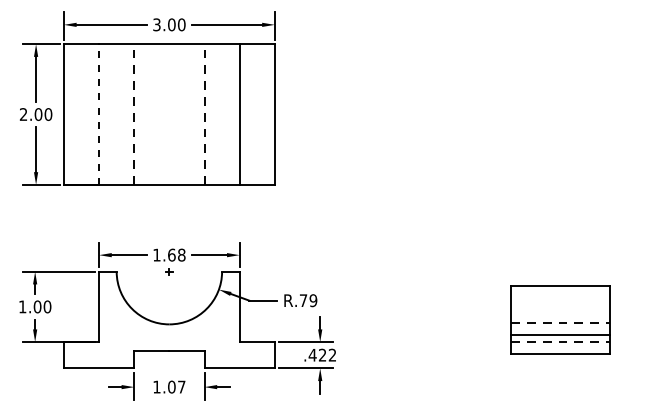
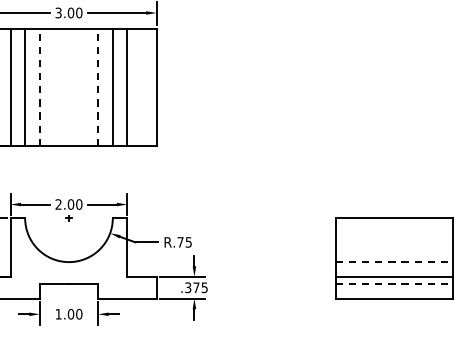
line: (99, 114) -> (10, 87), dashed -> solid
line: (116, 114) -> (24, 87), added
line: (222, 114) -> (113, 87), added
text: (169, 254) -> (69, 203), 1.68 -> 2.00
text: (313, 300) -> (188, 242), R.79 -> R.75
part: (560, 319) -> (394, 258), size x1.43
text: (322, 354) -> (196, 287), .422 -> .375
text: (181, 386) -> (79, 313), 1.07 -> 1.00

